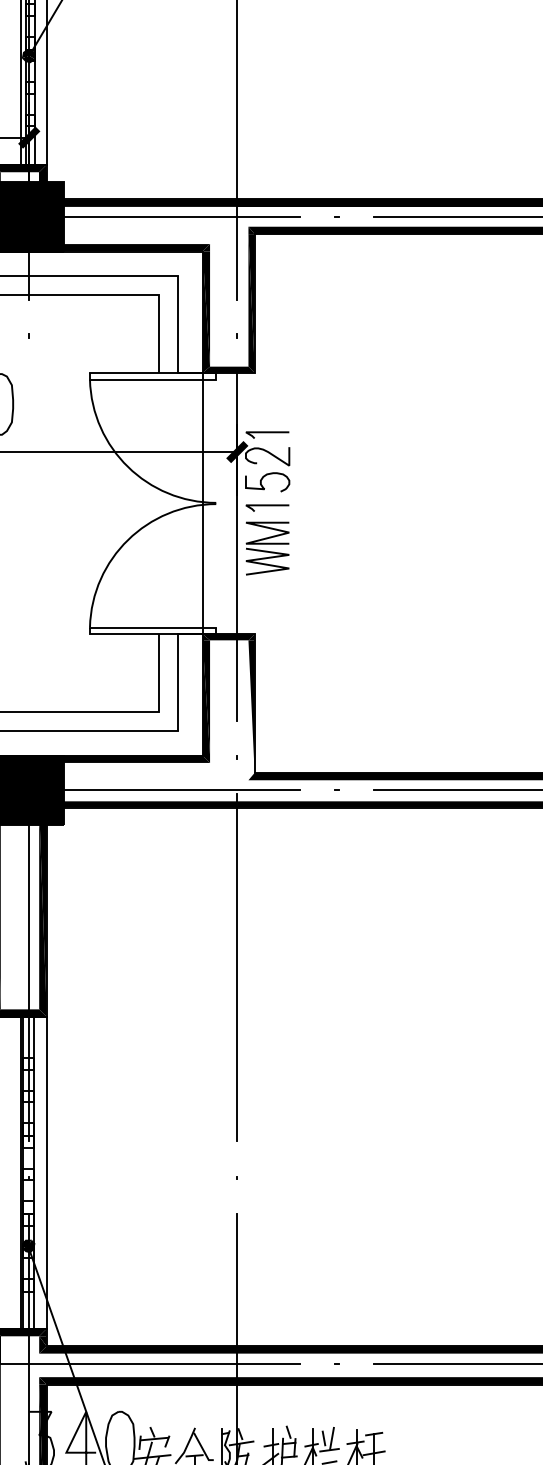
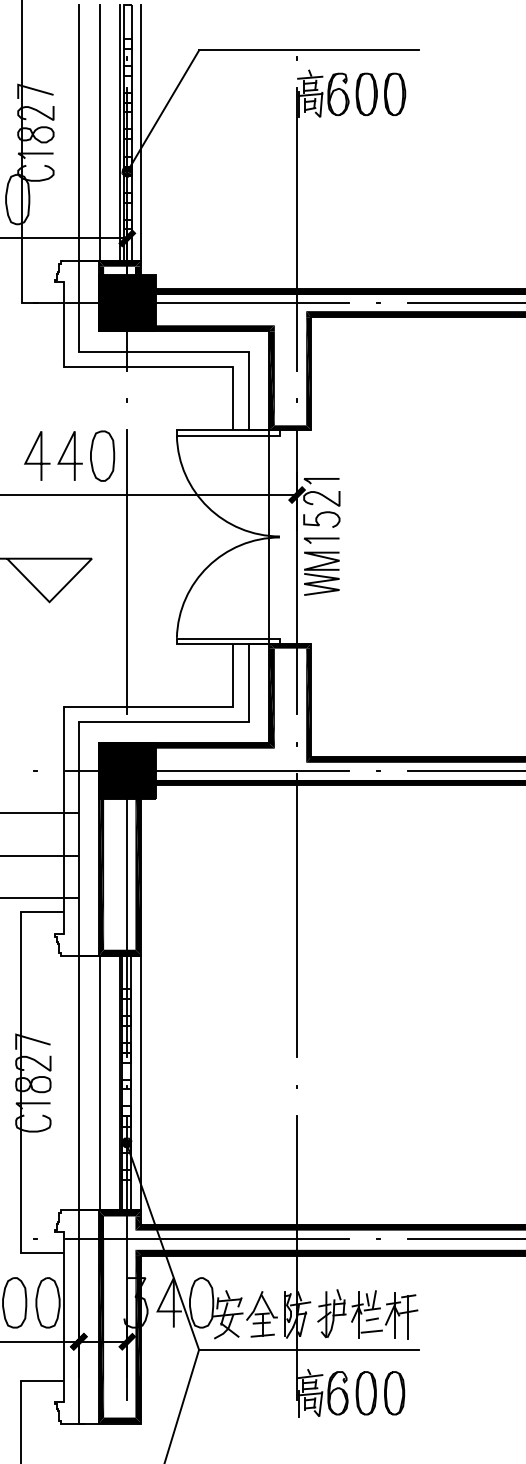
line: (29, 547) -> (127, 572), added
fill: (251, 710) -> (308, 705), added

